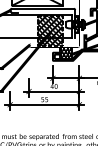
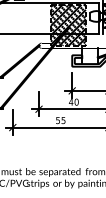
hatch: (65, 52) -> (89, 55), removed

